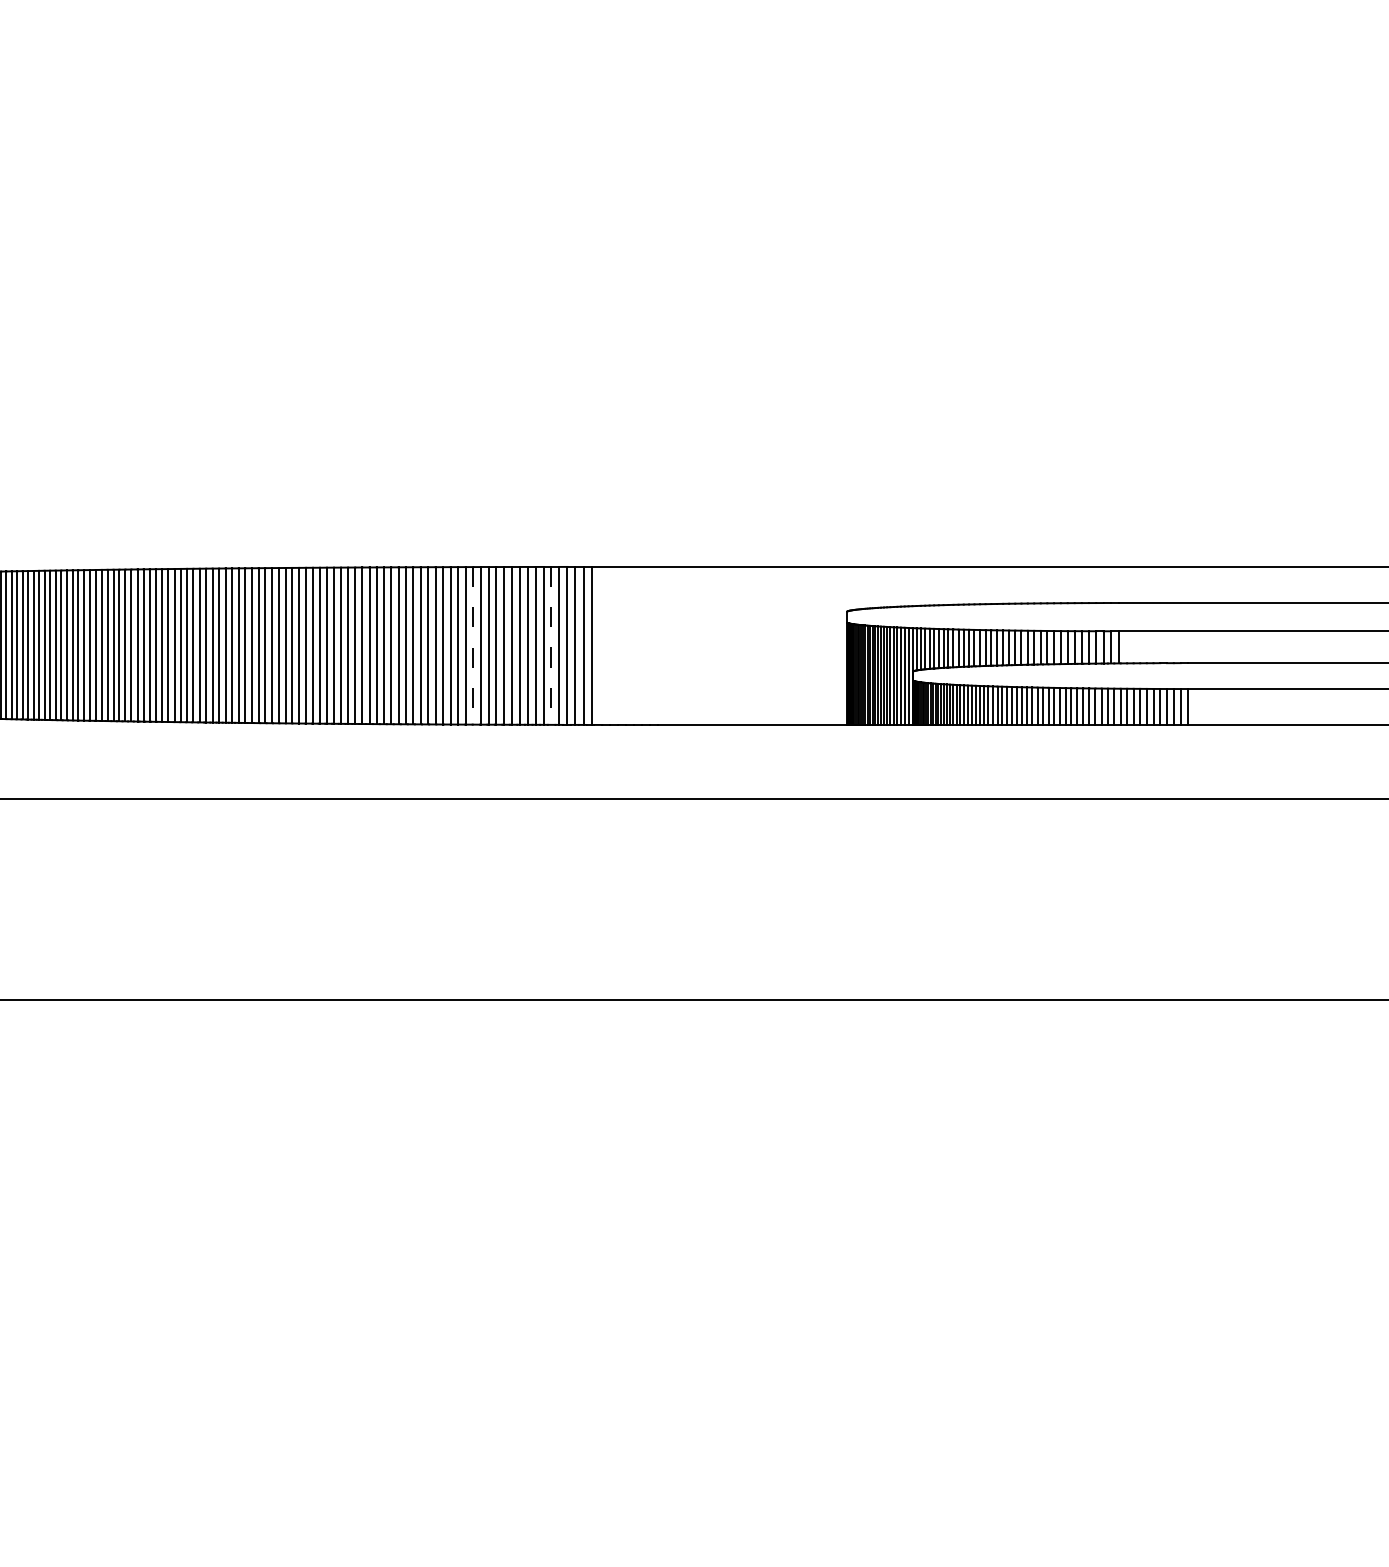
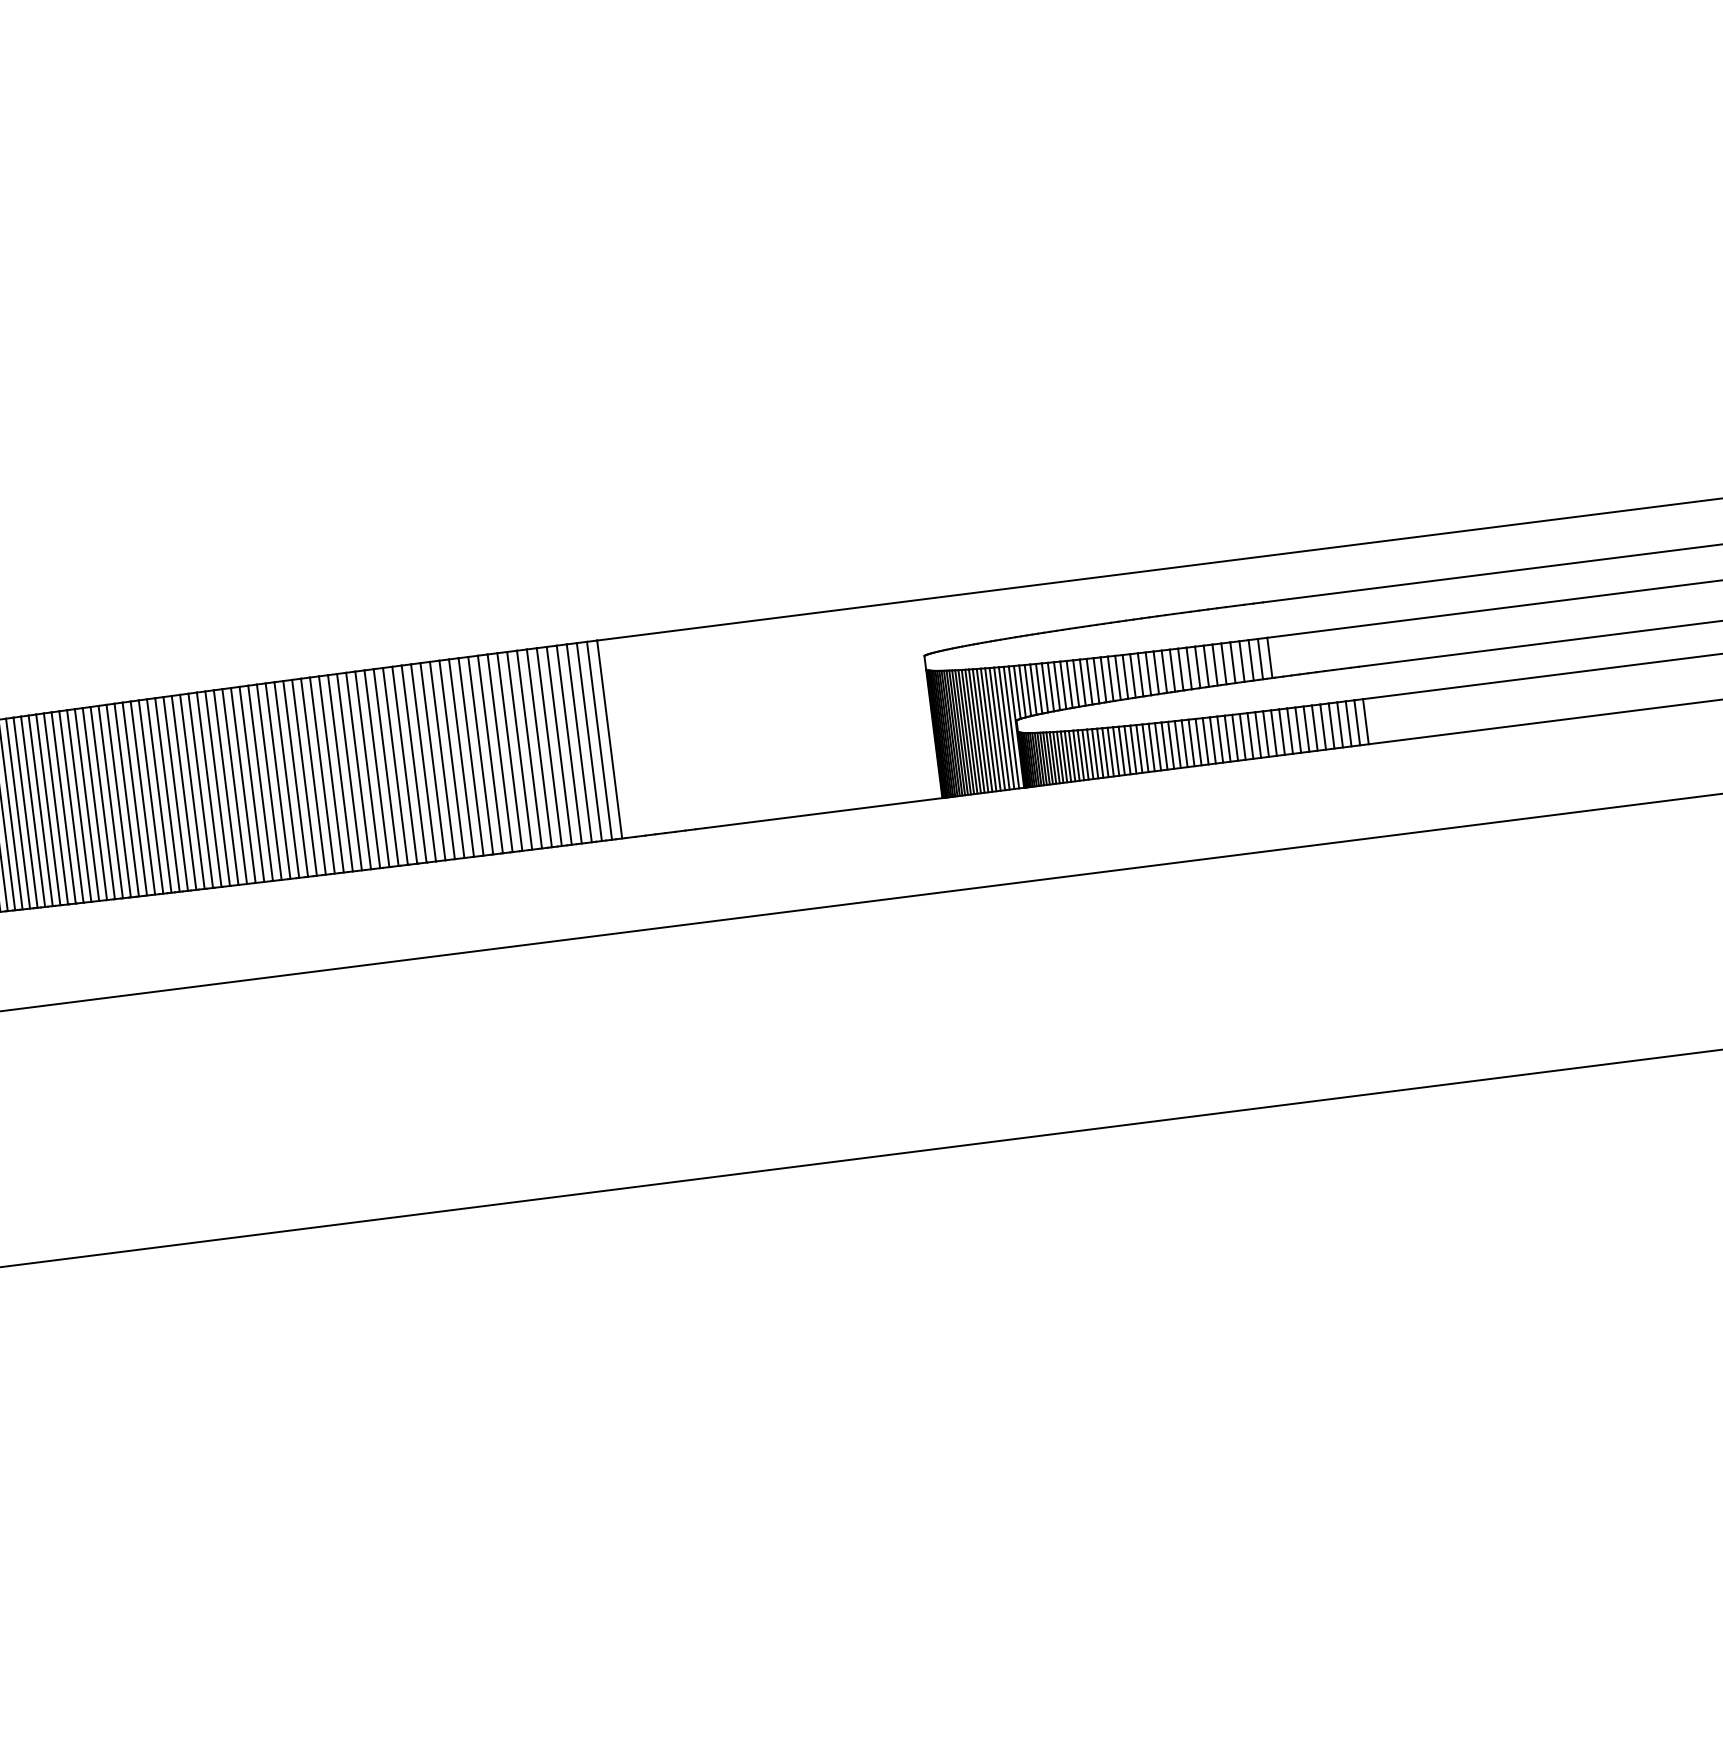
line: (473, 645) -> (461, 757), dashed -> solid
line: (551, 645) -> (559, 745), dashed -> solid

